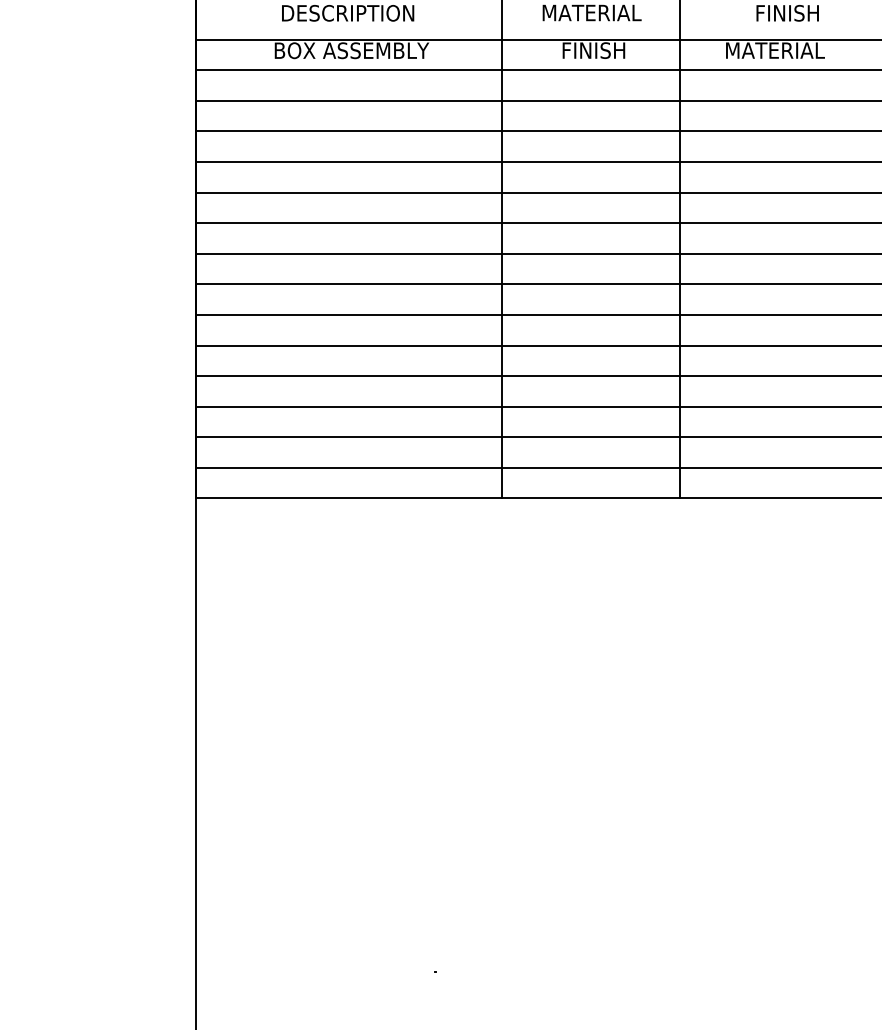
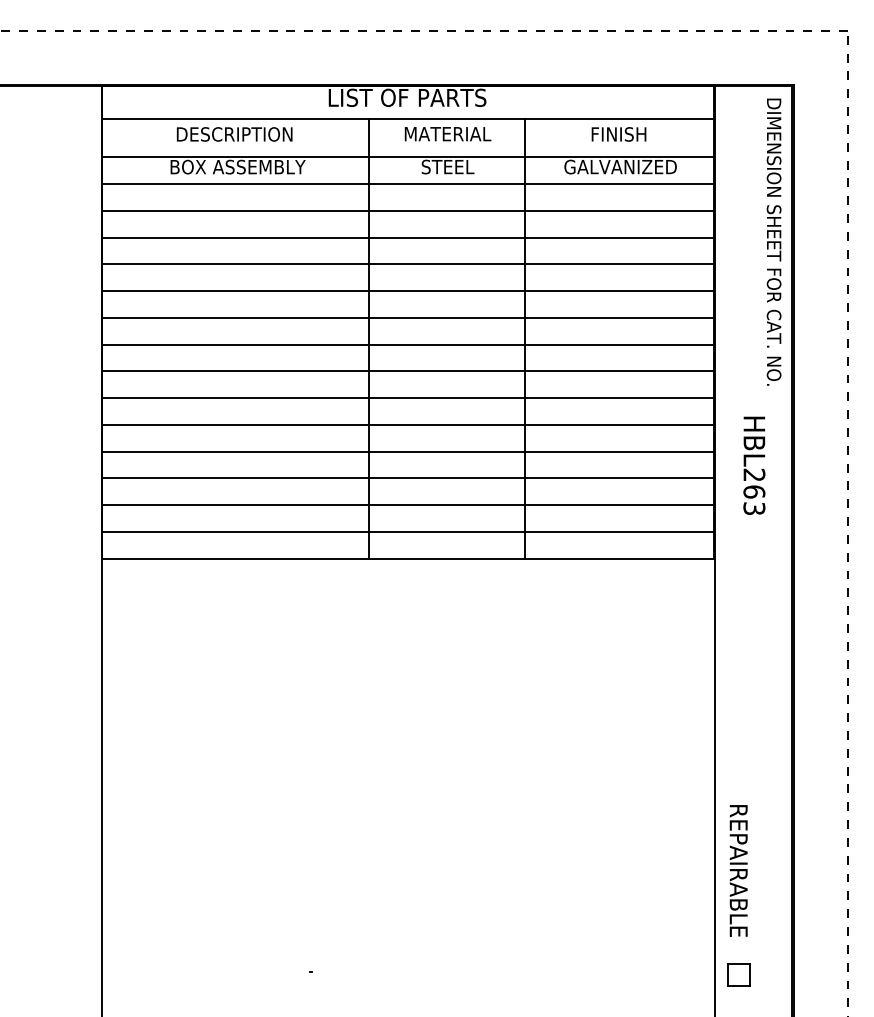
text: (592, 49) -> (448, 166), FINISH -> STEEL
text: (789, 49) -> (620, 166), MATERIAL -> GALVANIZED

